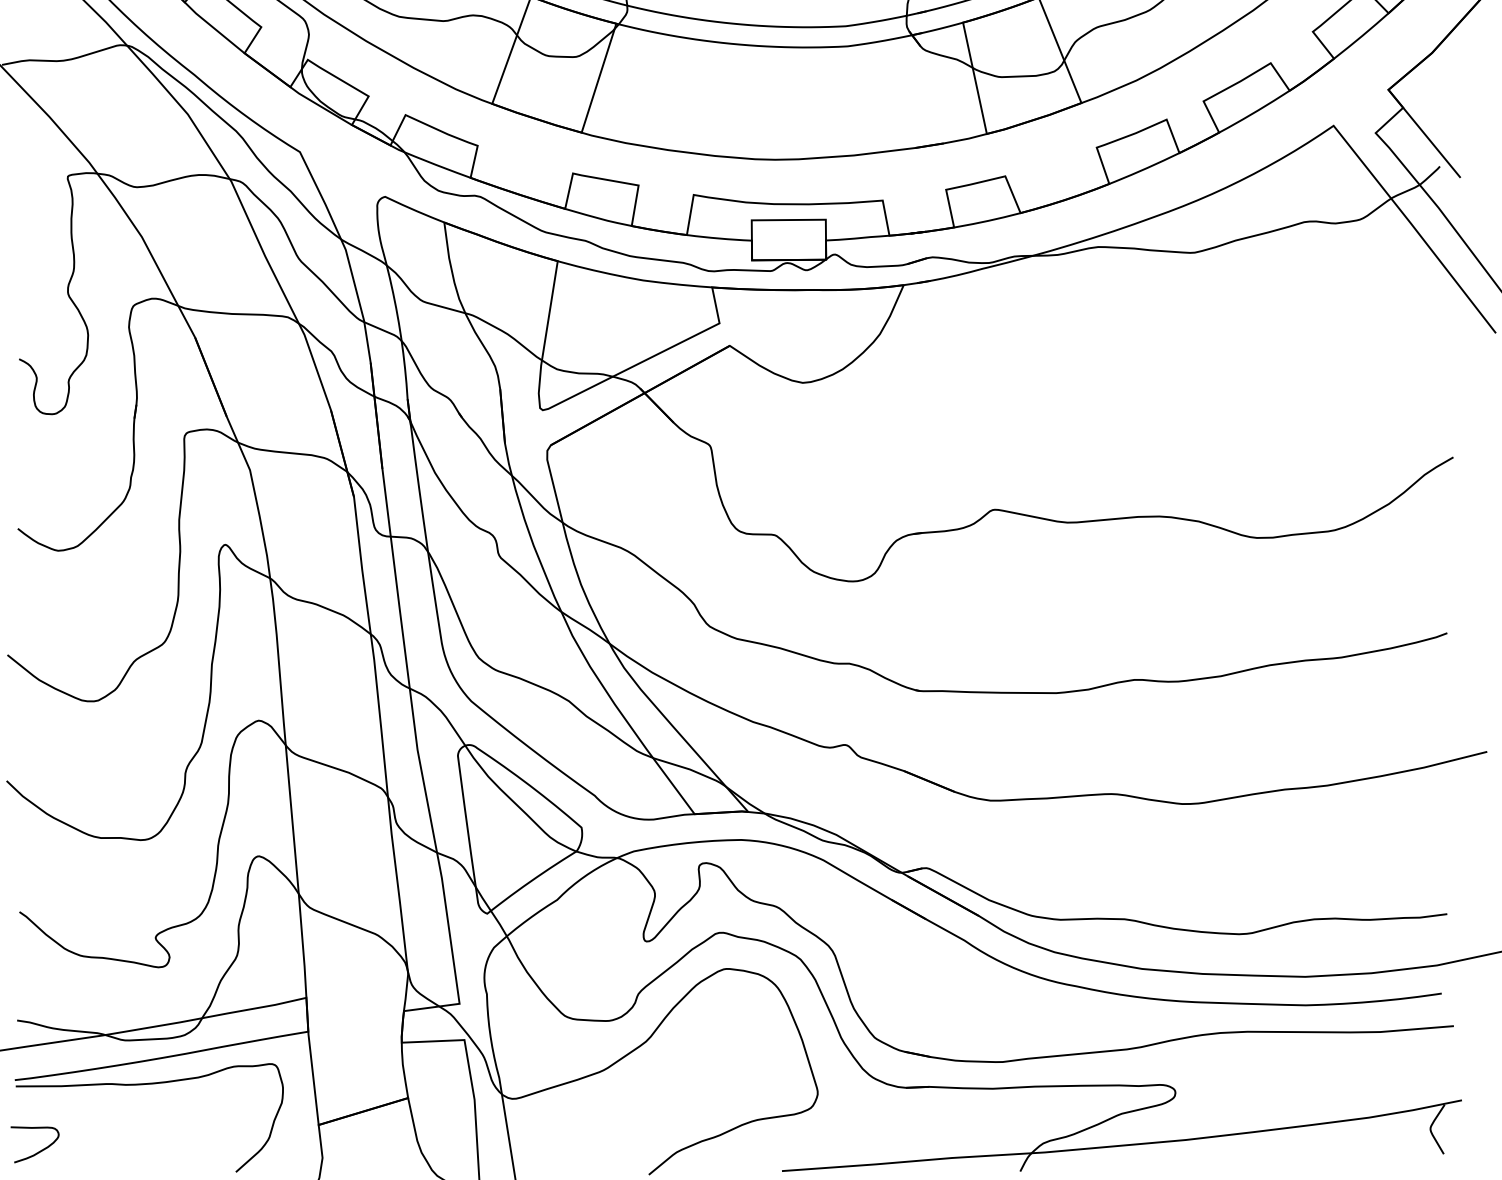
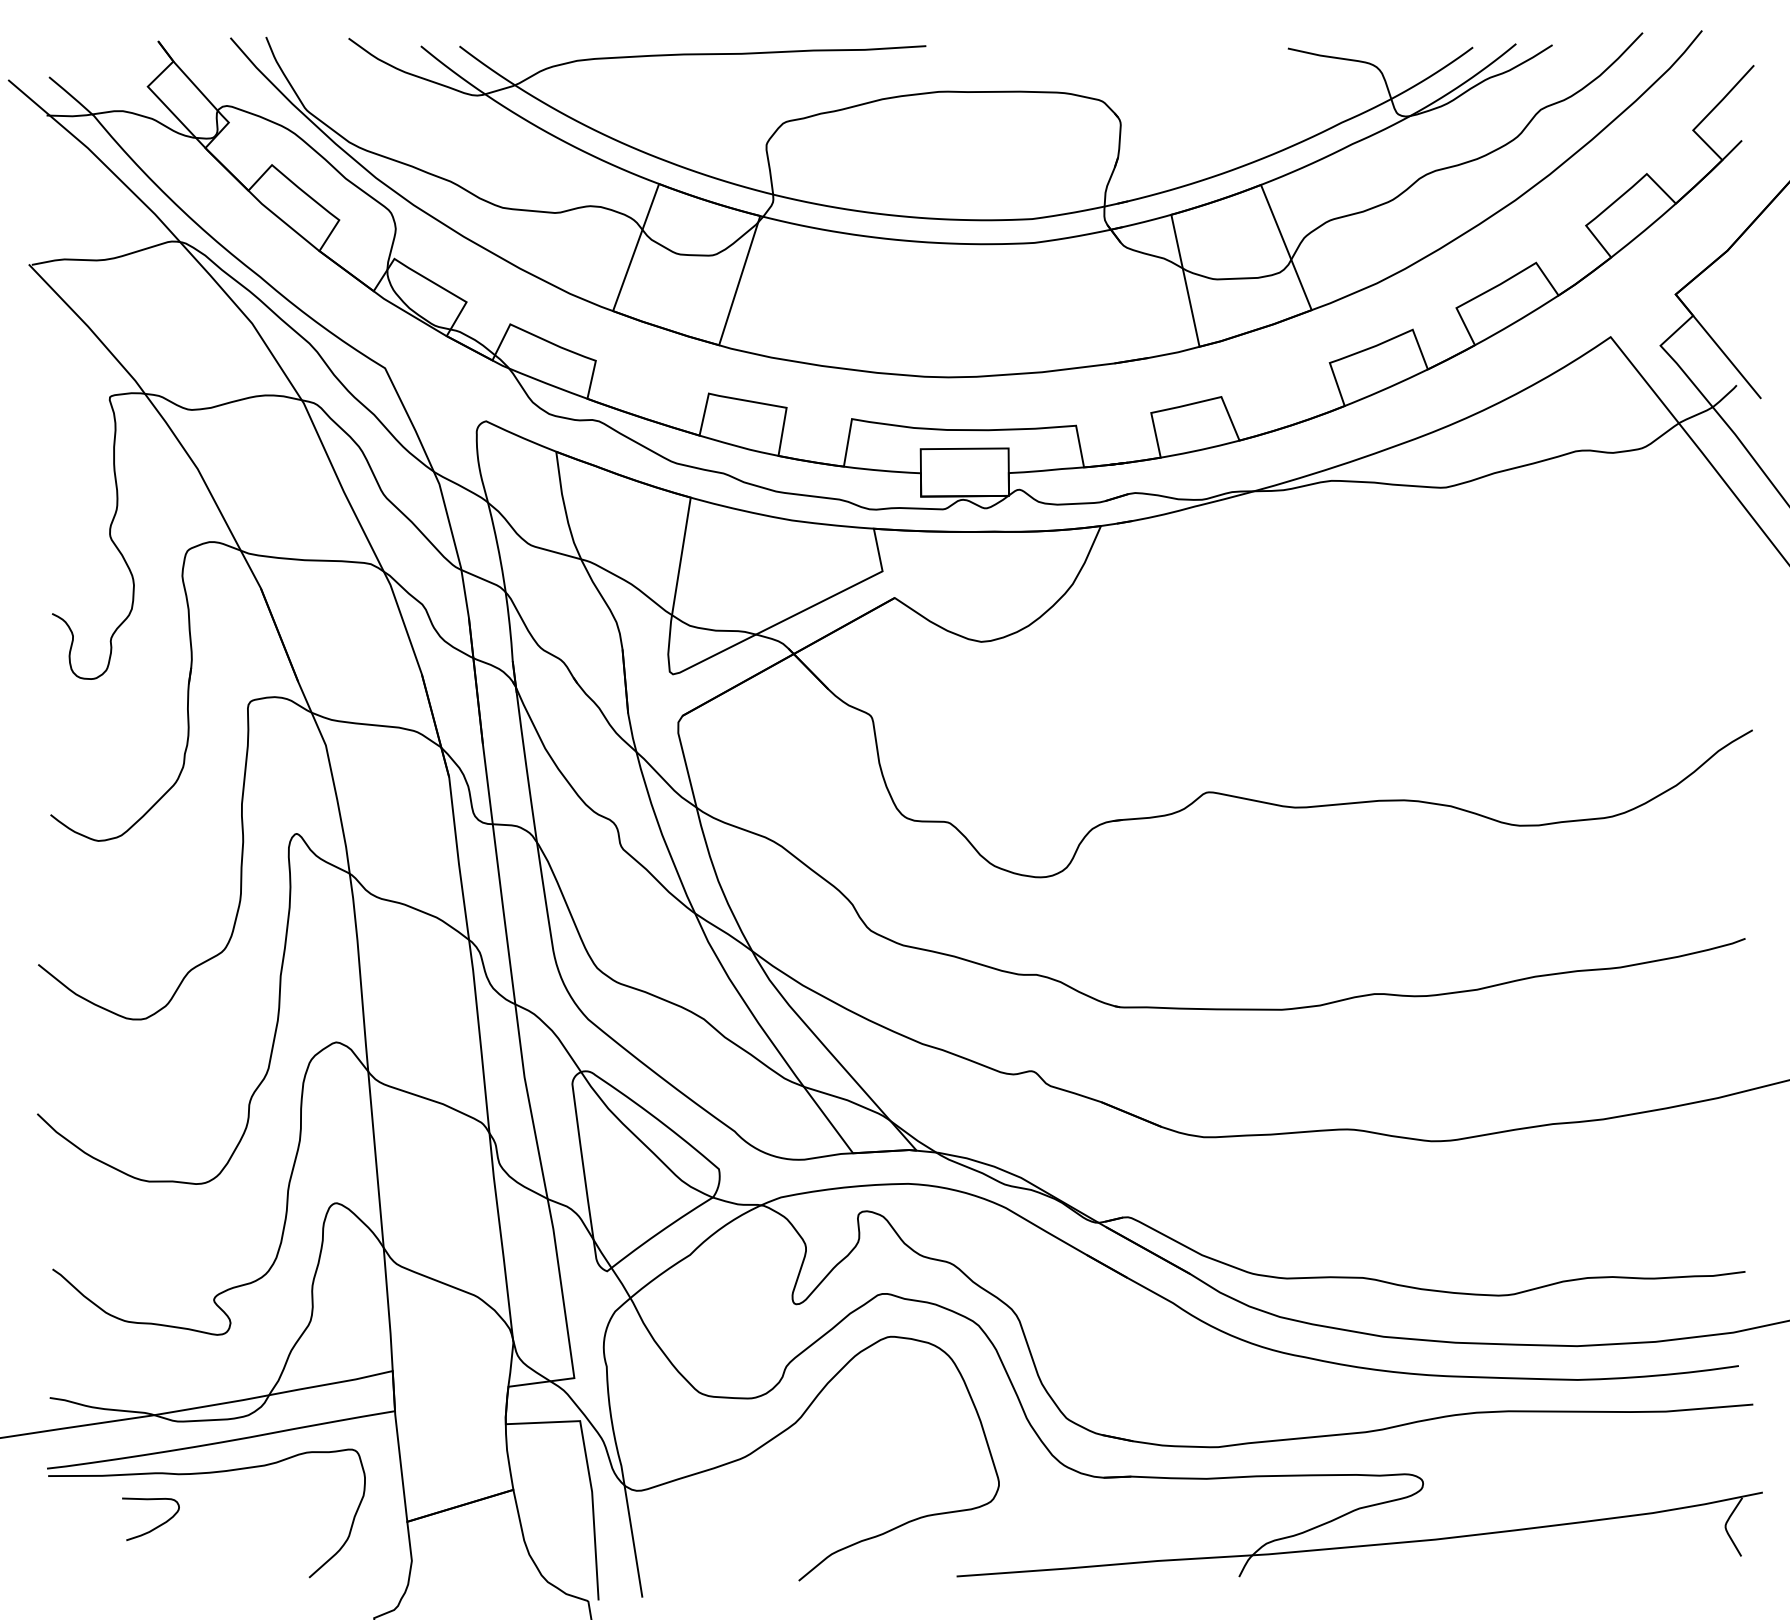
curve: (38, 1151) -> (154, 1527), moved

